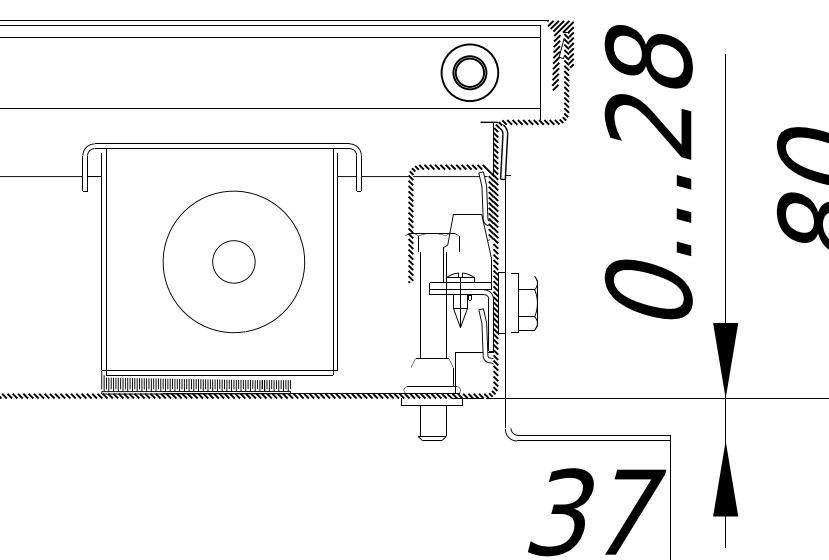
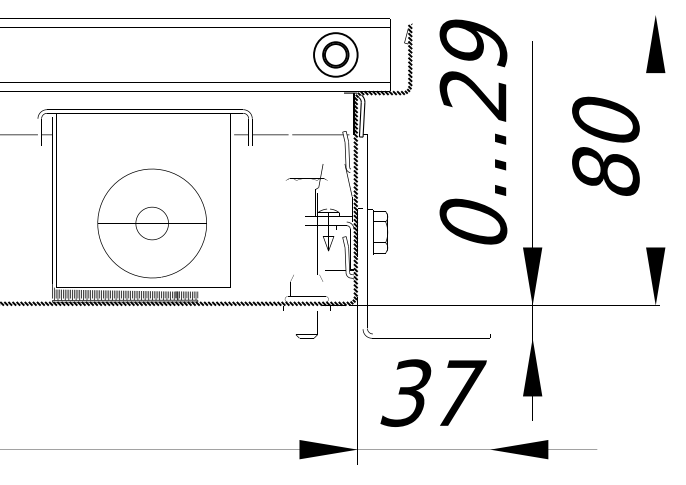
hatch: (560, 55) -> (405, 41), removed
text: (648, 56) -> (473, 42), 0...28 -> 0...29
hatch: (449, 222) -> (320, 170), removed
part: (232, 261) -> (151, 223), moved

